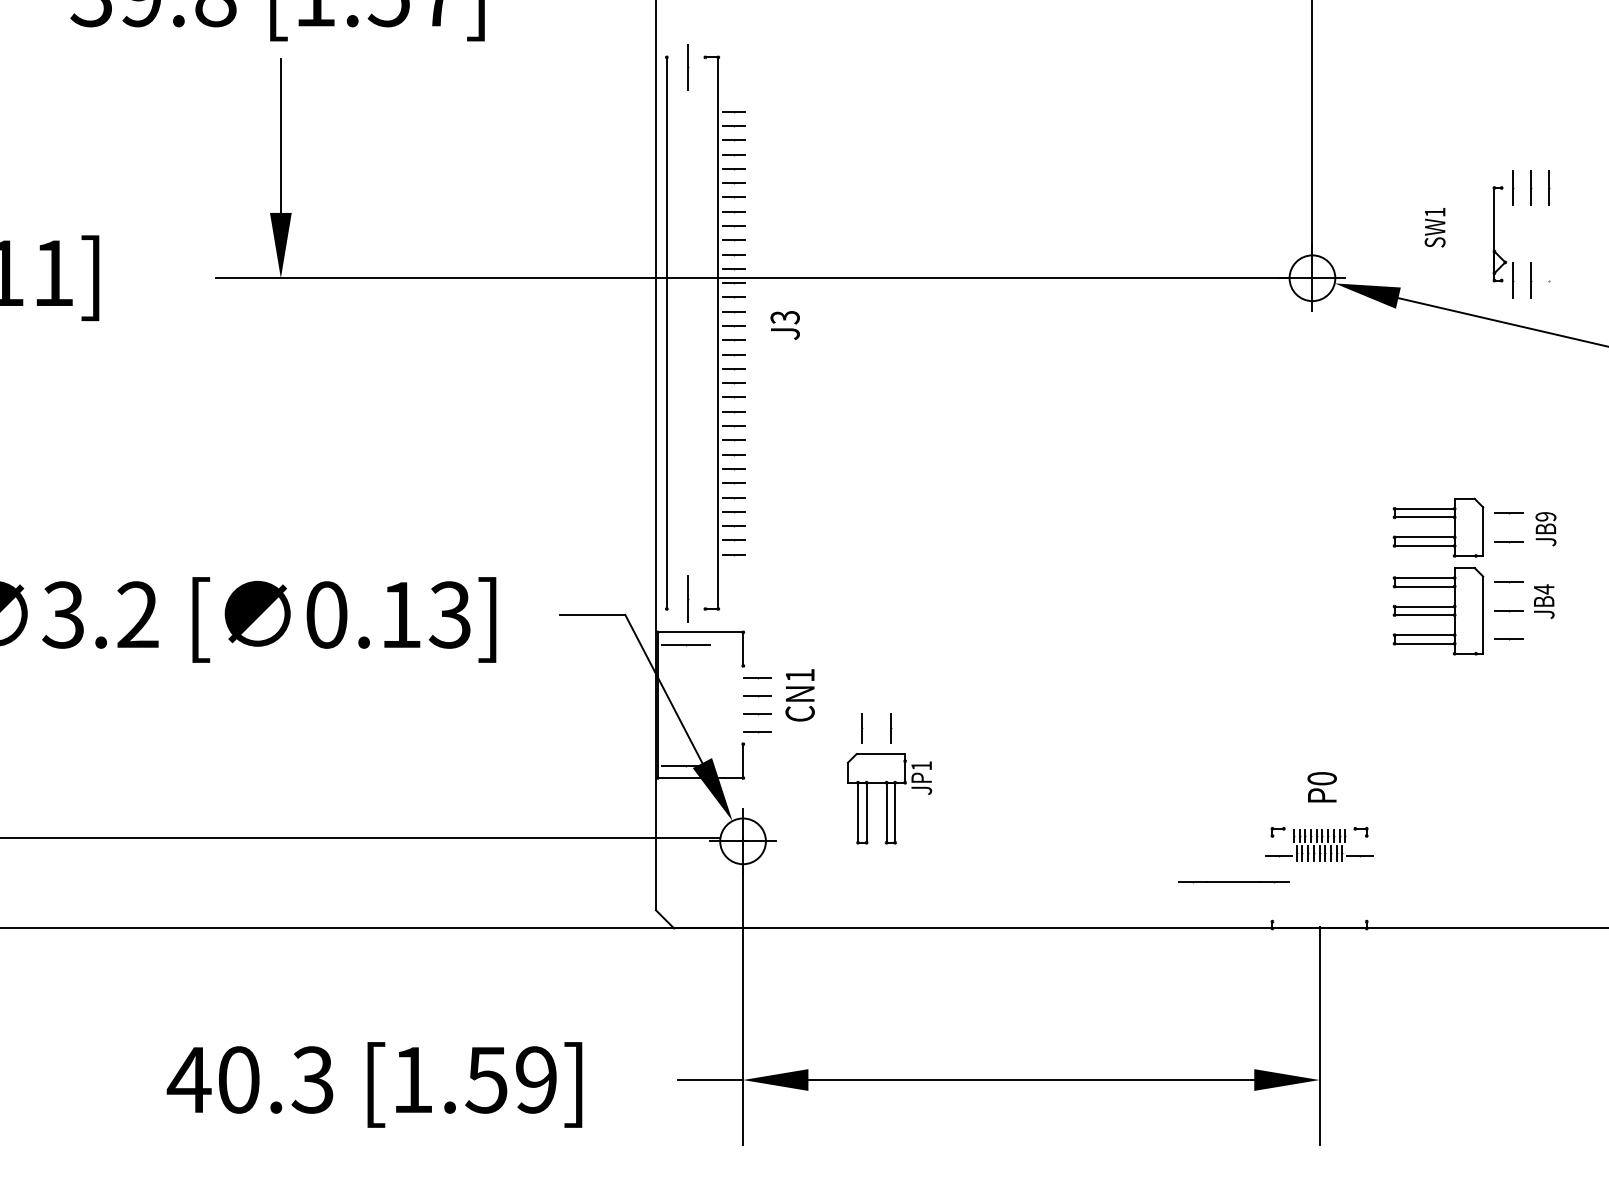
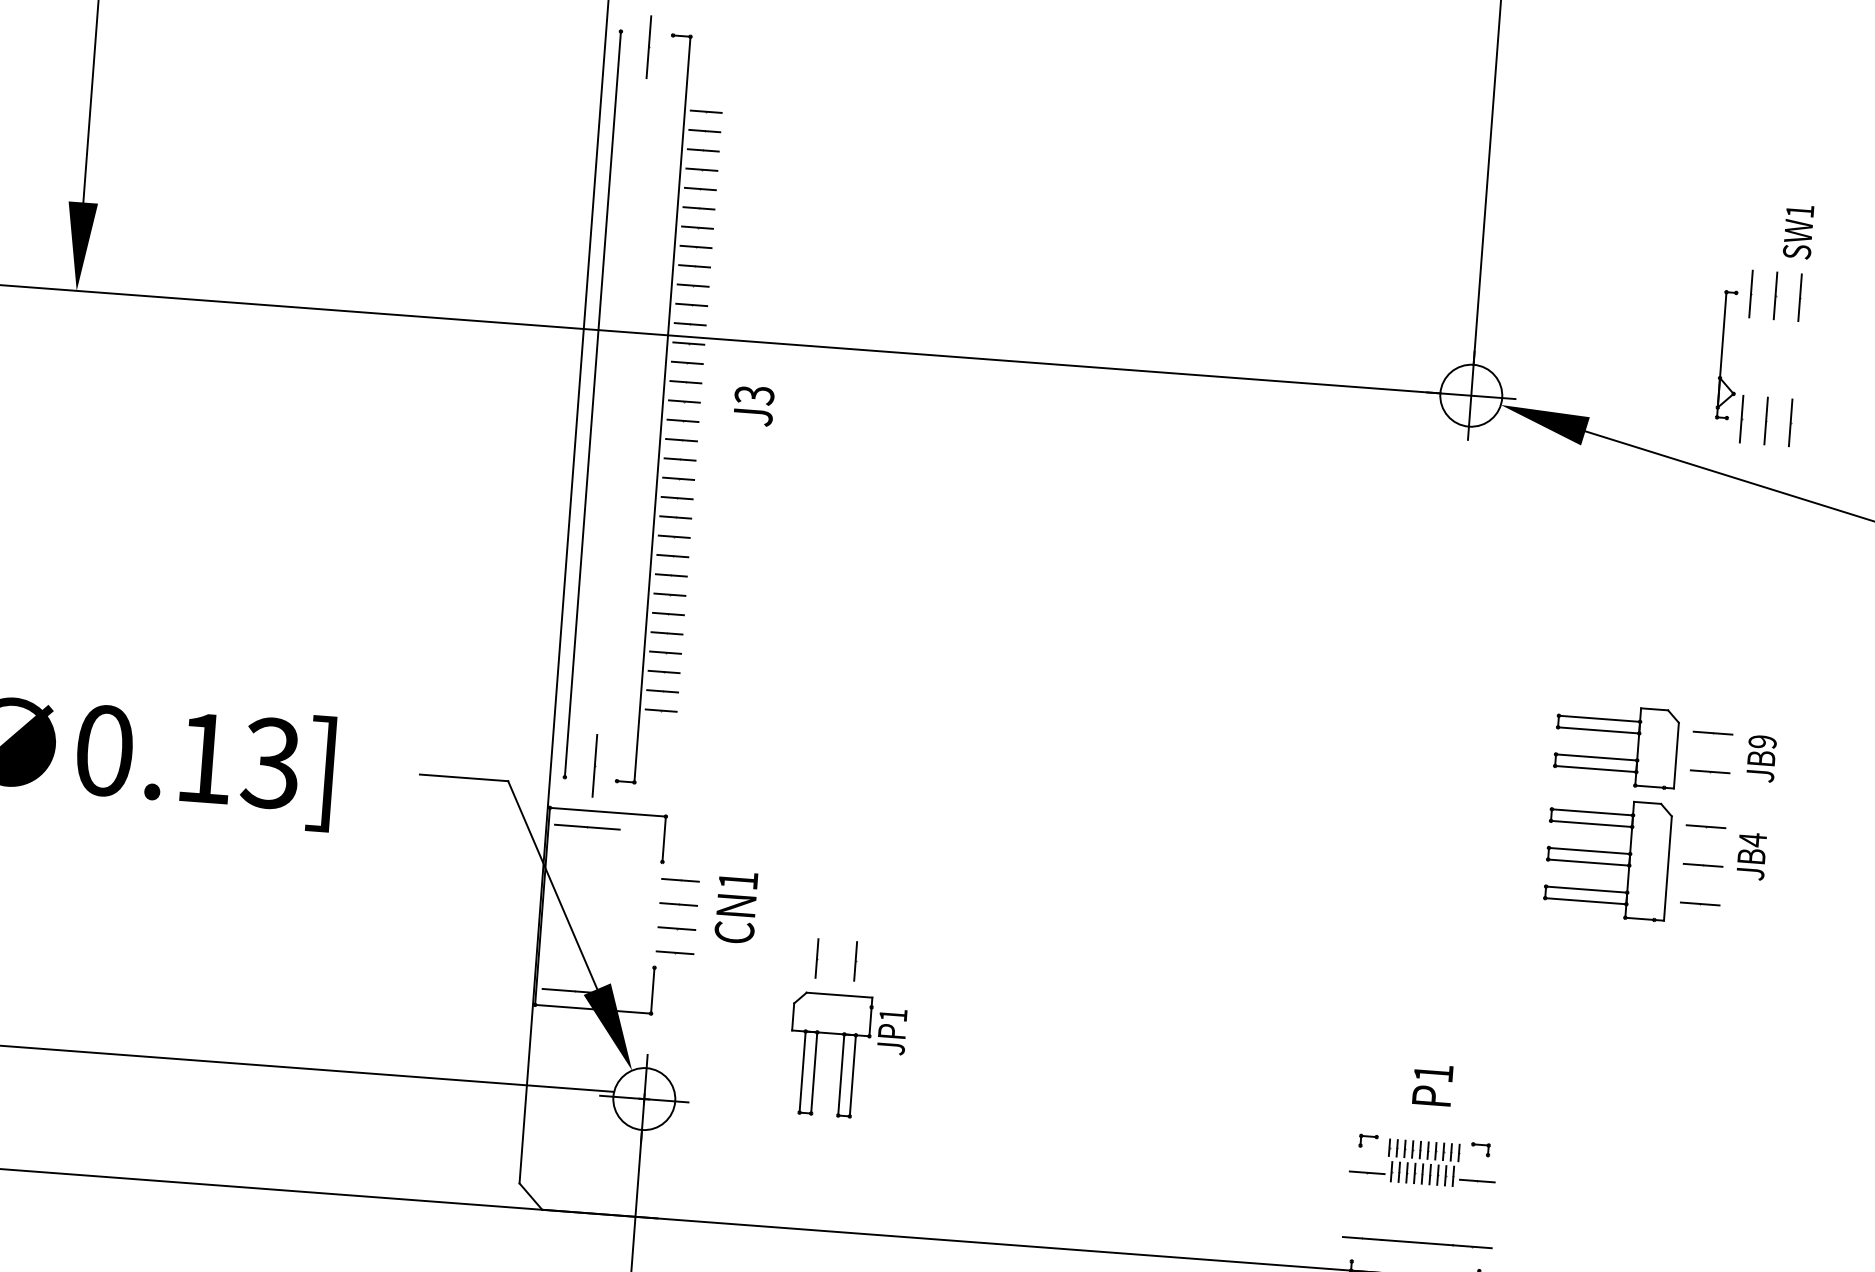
text: (1434, 227) -> (1797, 231), moved
line: (1548, 280) -> (1790, 422), added
text: (1321, 778) -> (1432, 1072), P0 -> P1
line: (1233, 882) -> (1417, 1243), moved

